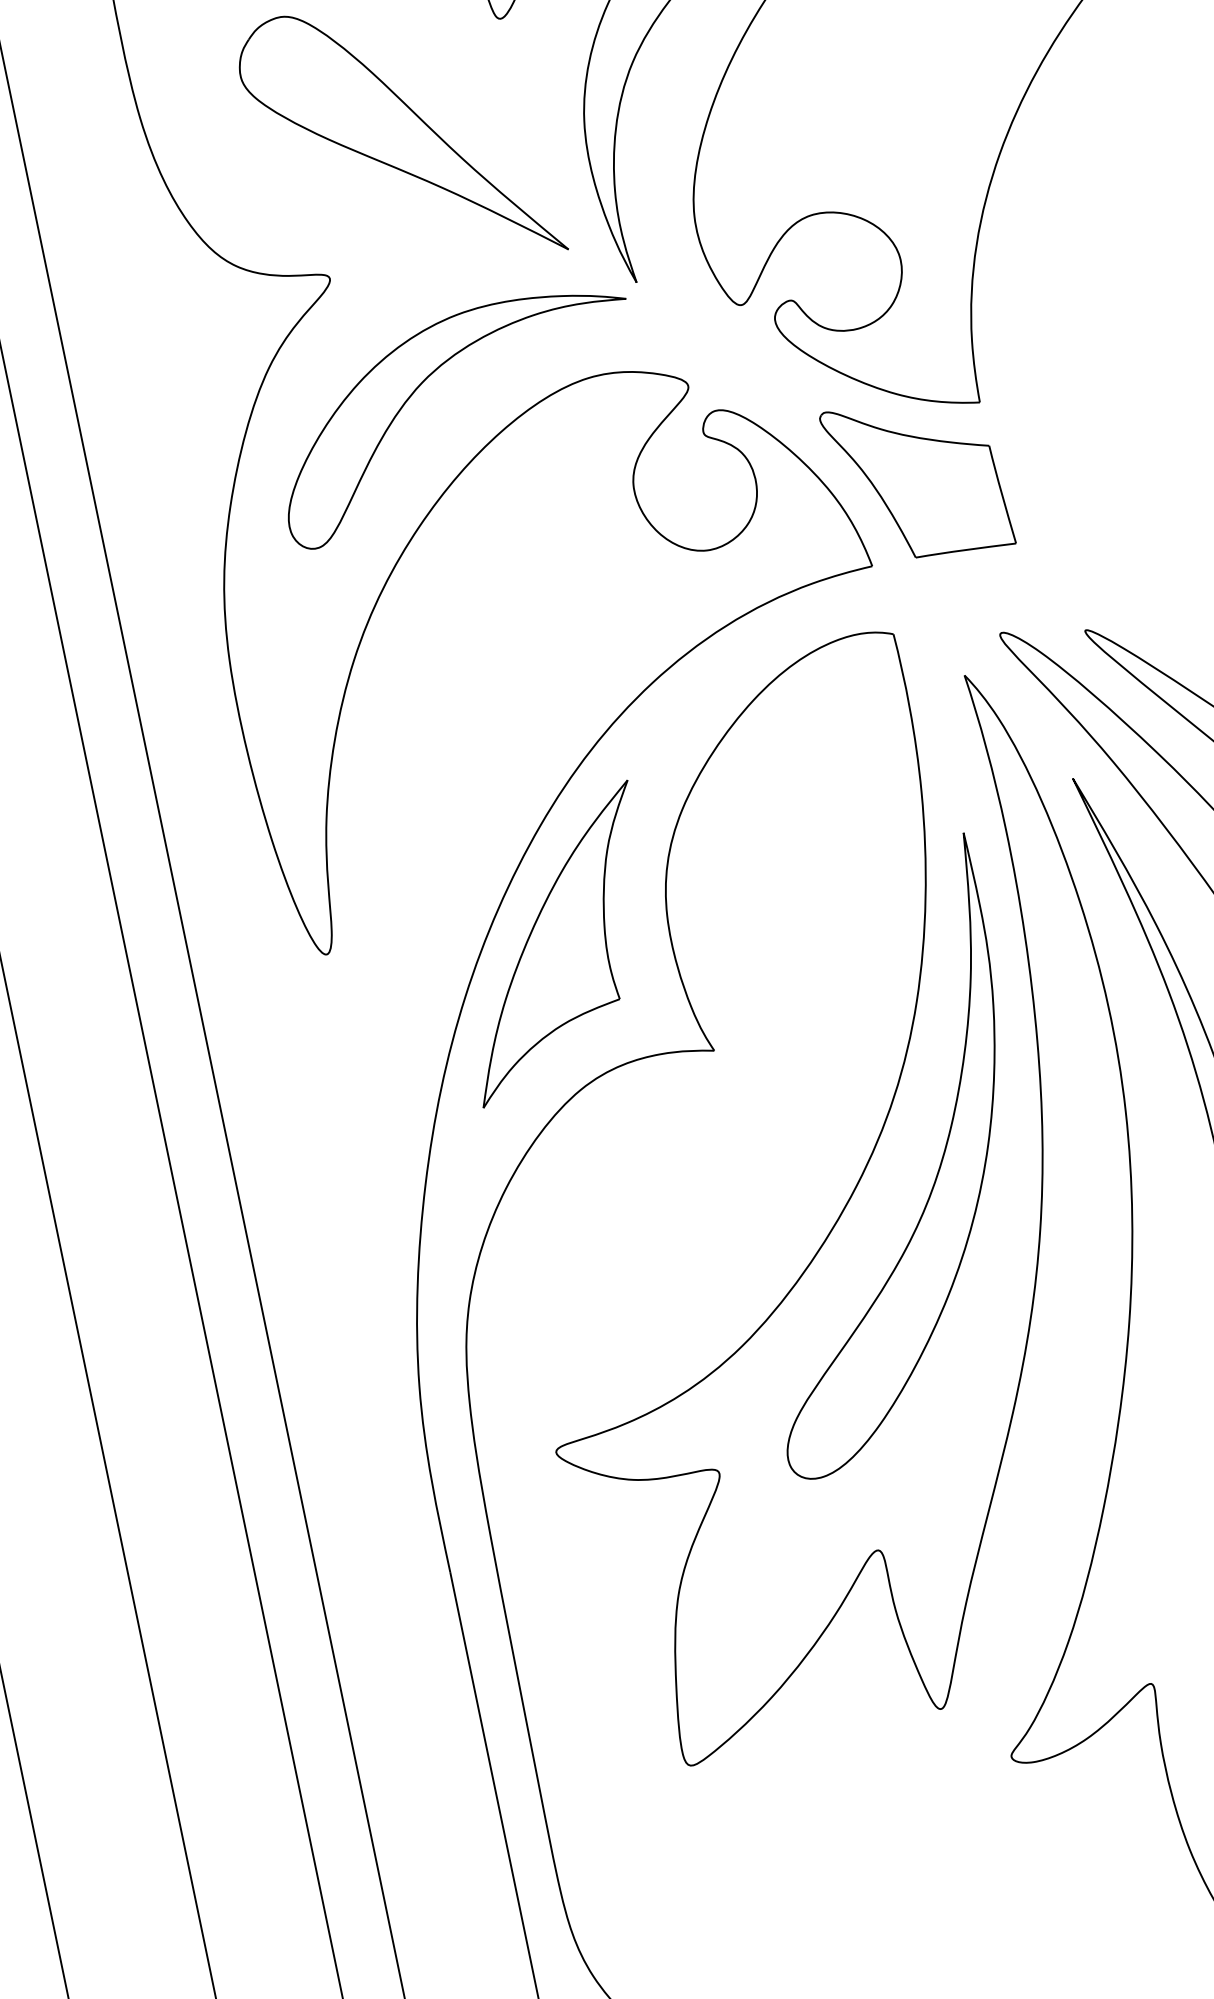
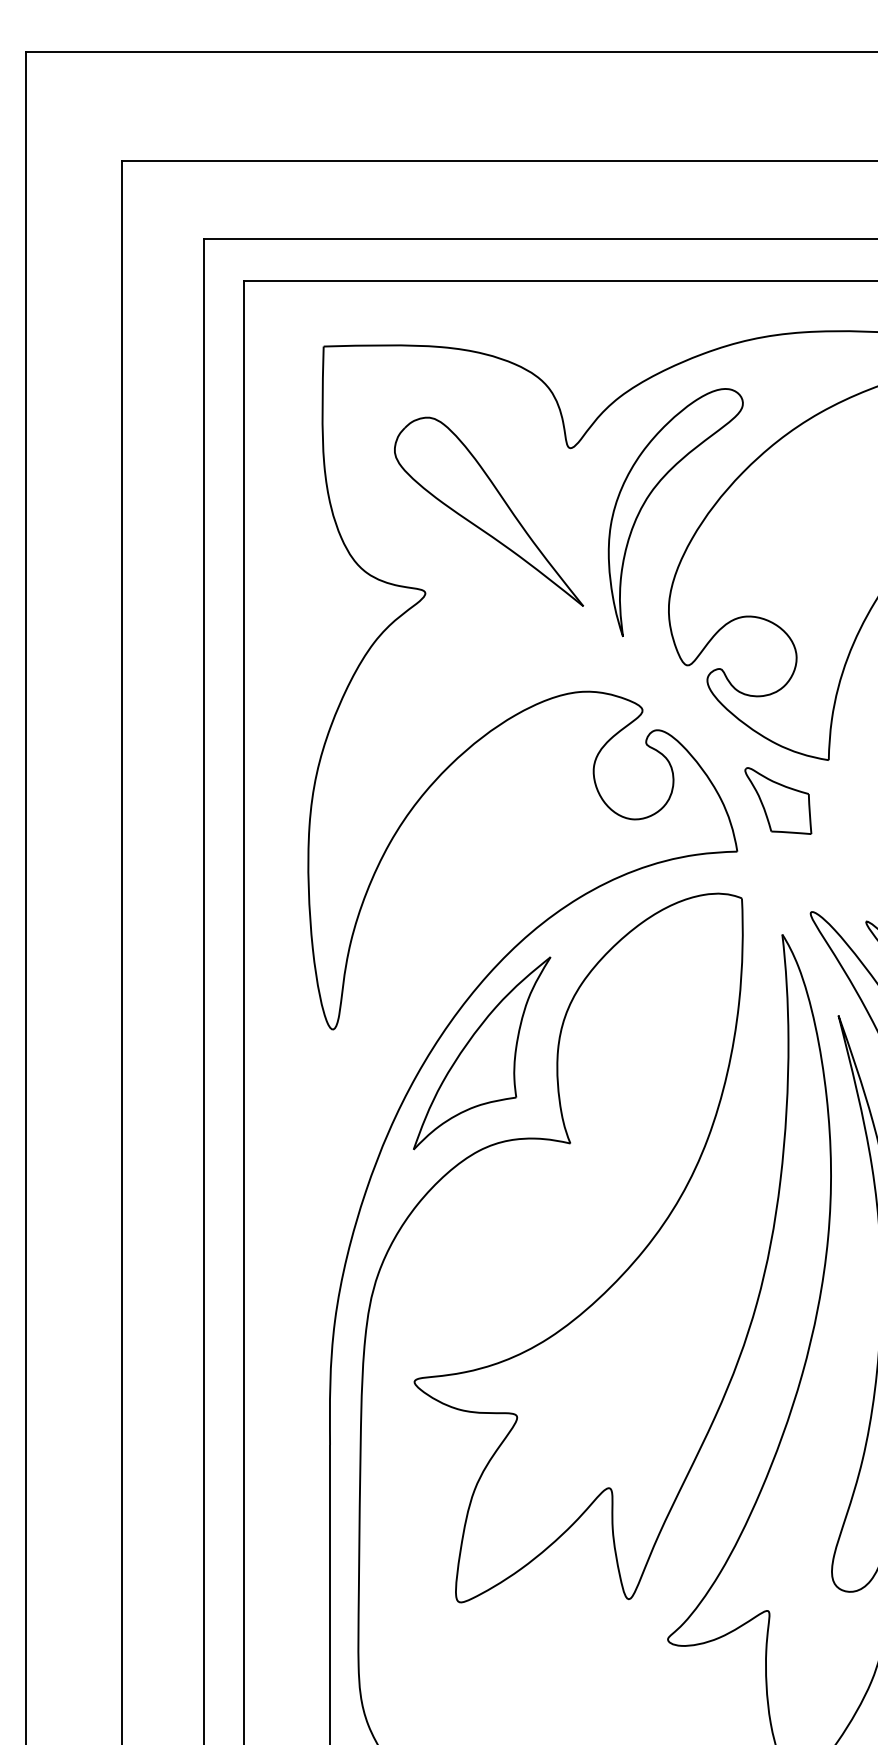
part: (420, 387) -> (469, 675), removed
part: (917, 477) -> (778, 800), size x0.6
part: (934, 1178) -> (695, 1255), removed

